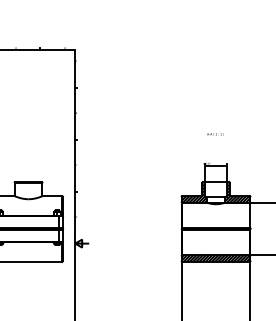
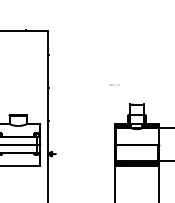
text: (215, 133) -> (114, 84), moved

